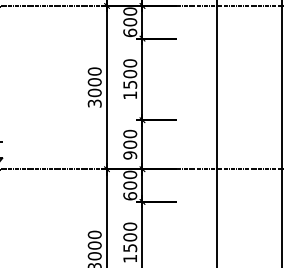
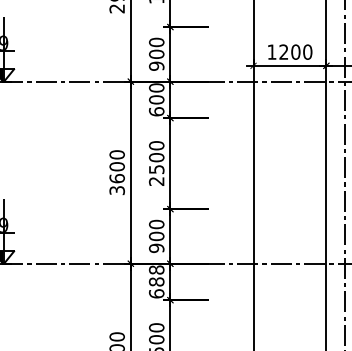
text: (94, 92) -> (116, 178), 3000 -> 3600
text: (130, 95) -> (156, 181), 1500 -> 2500
text: (130, 179) -> (156, 275), 600 -> 688

